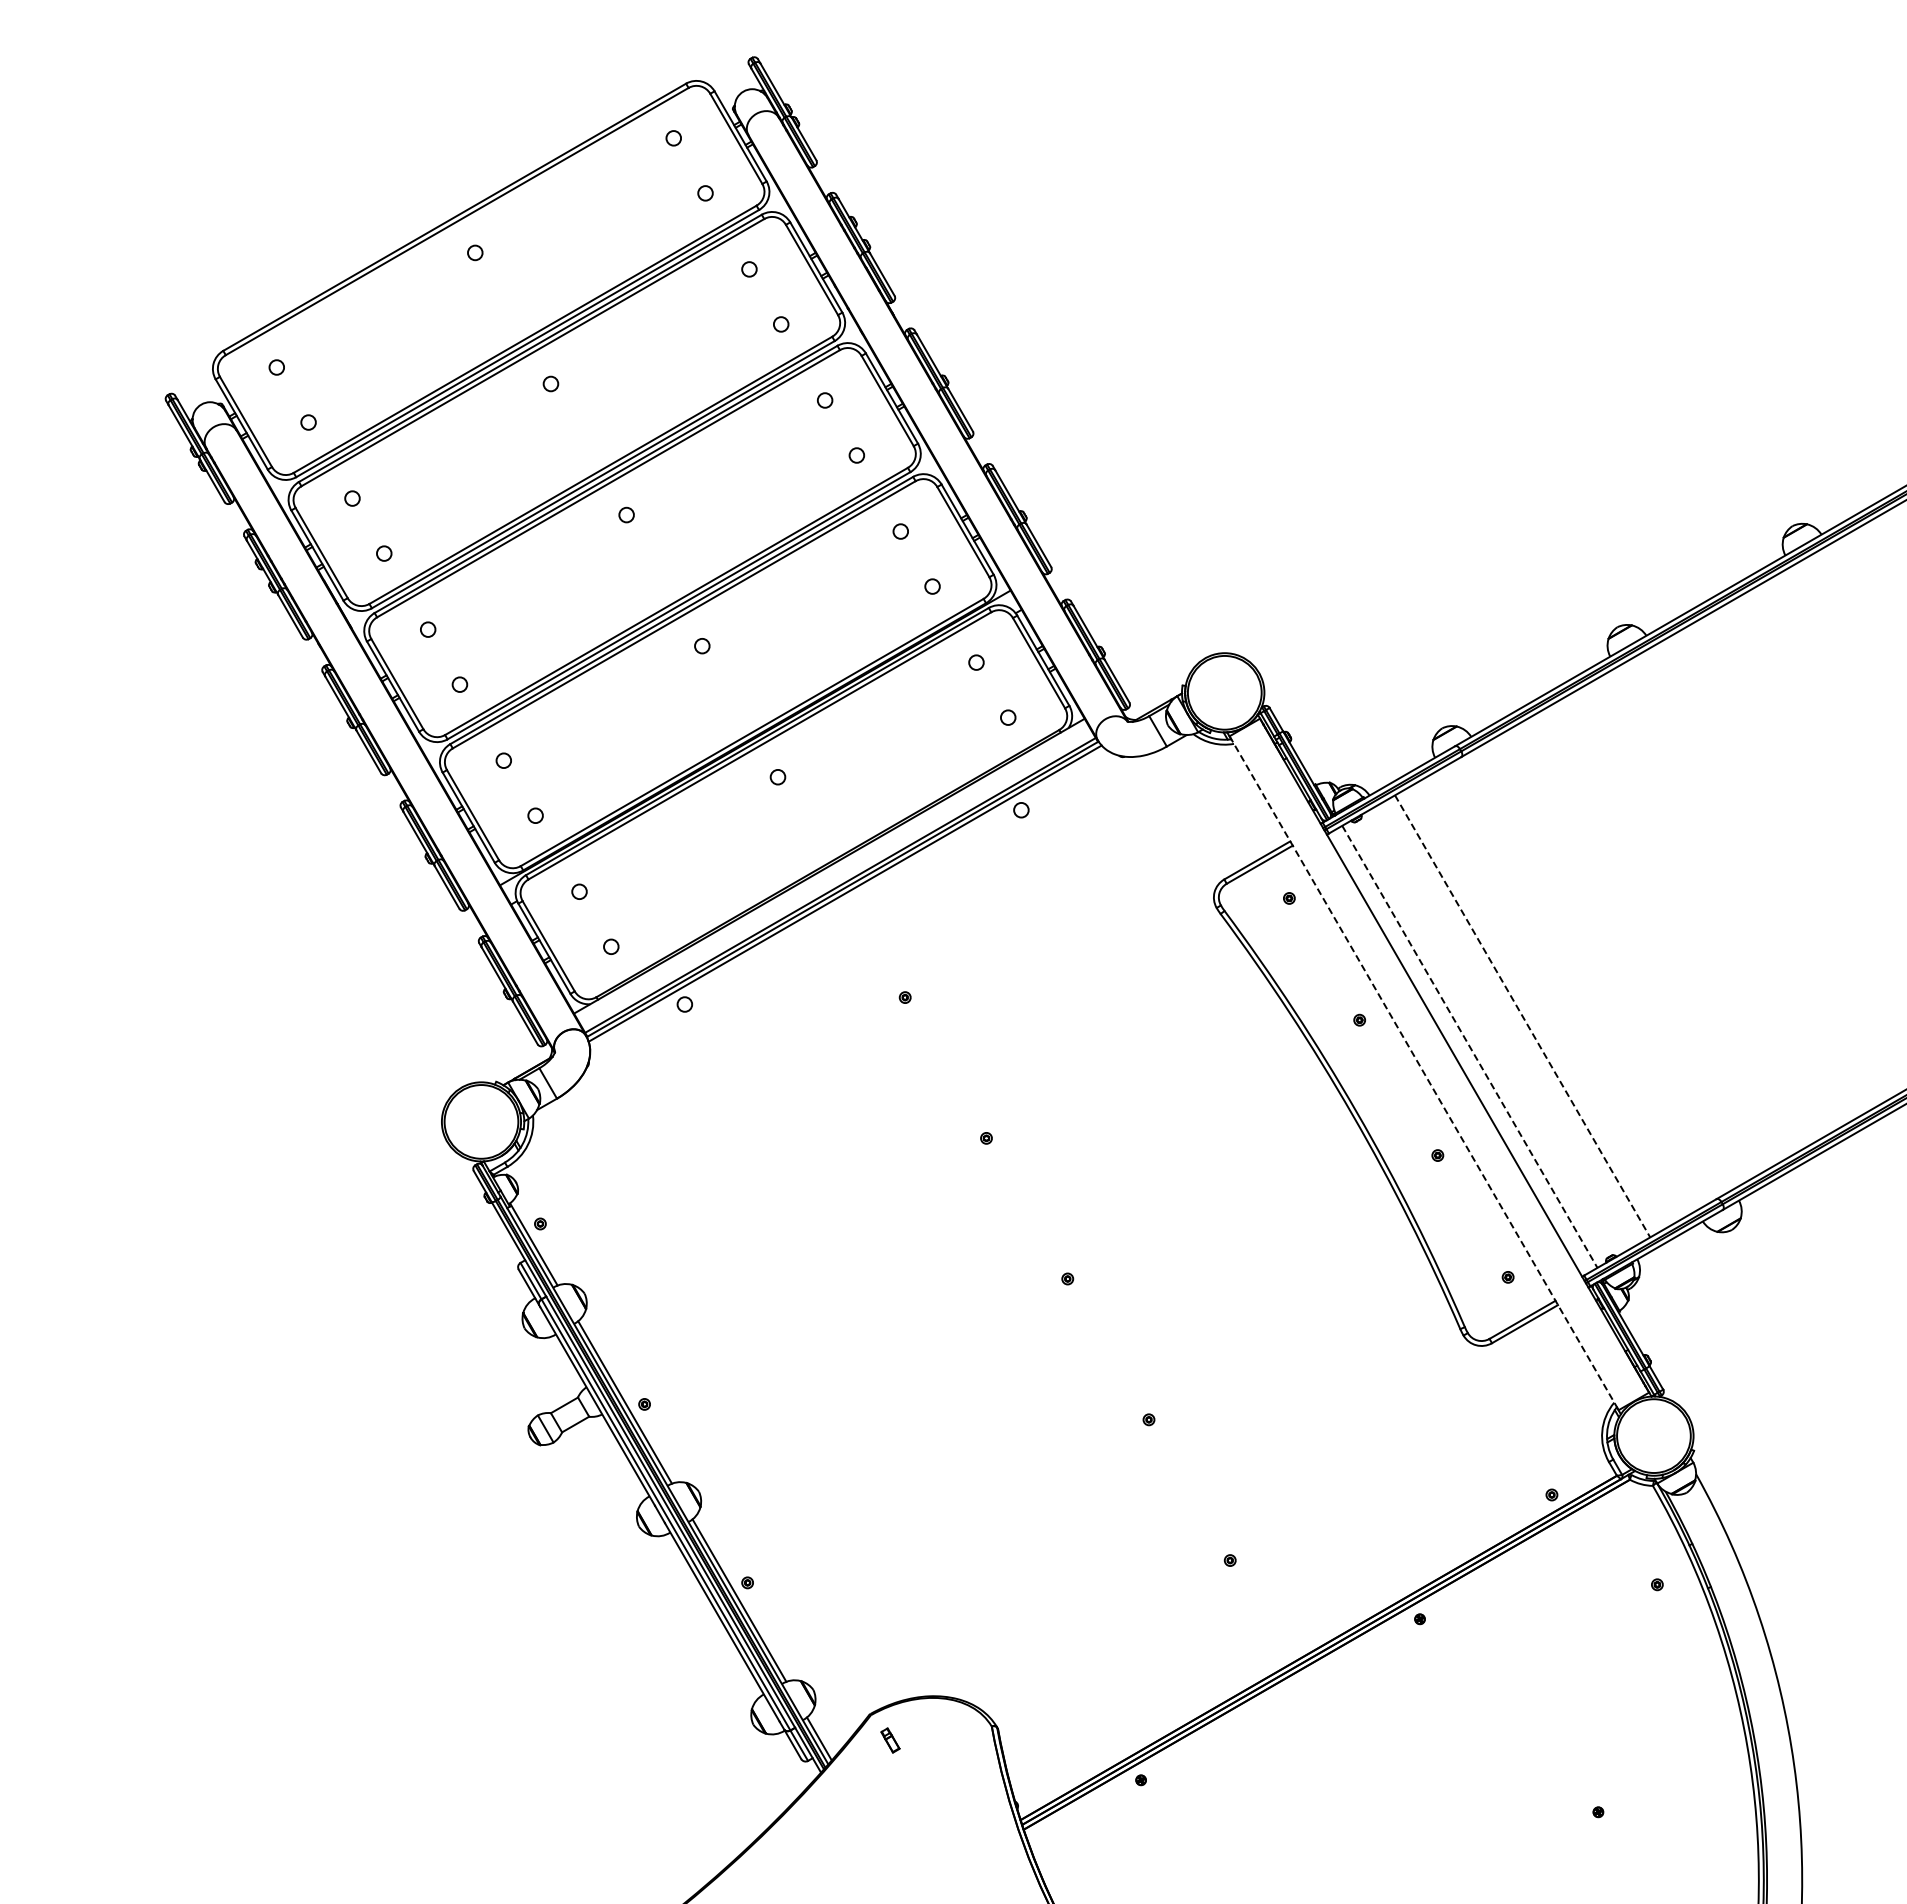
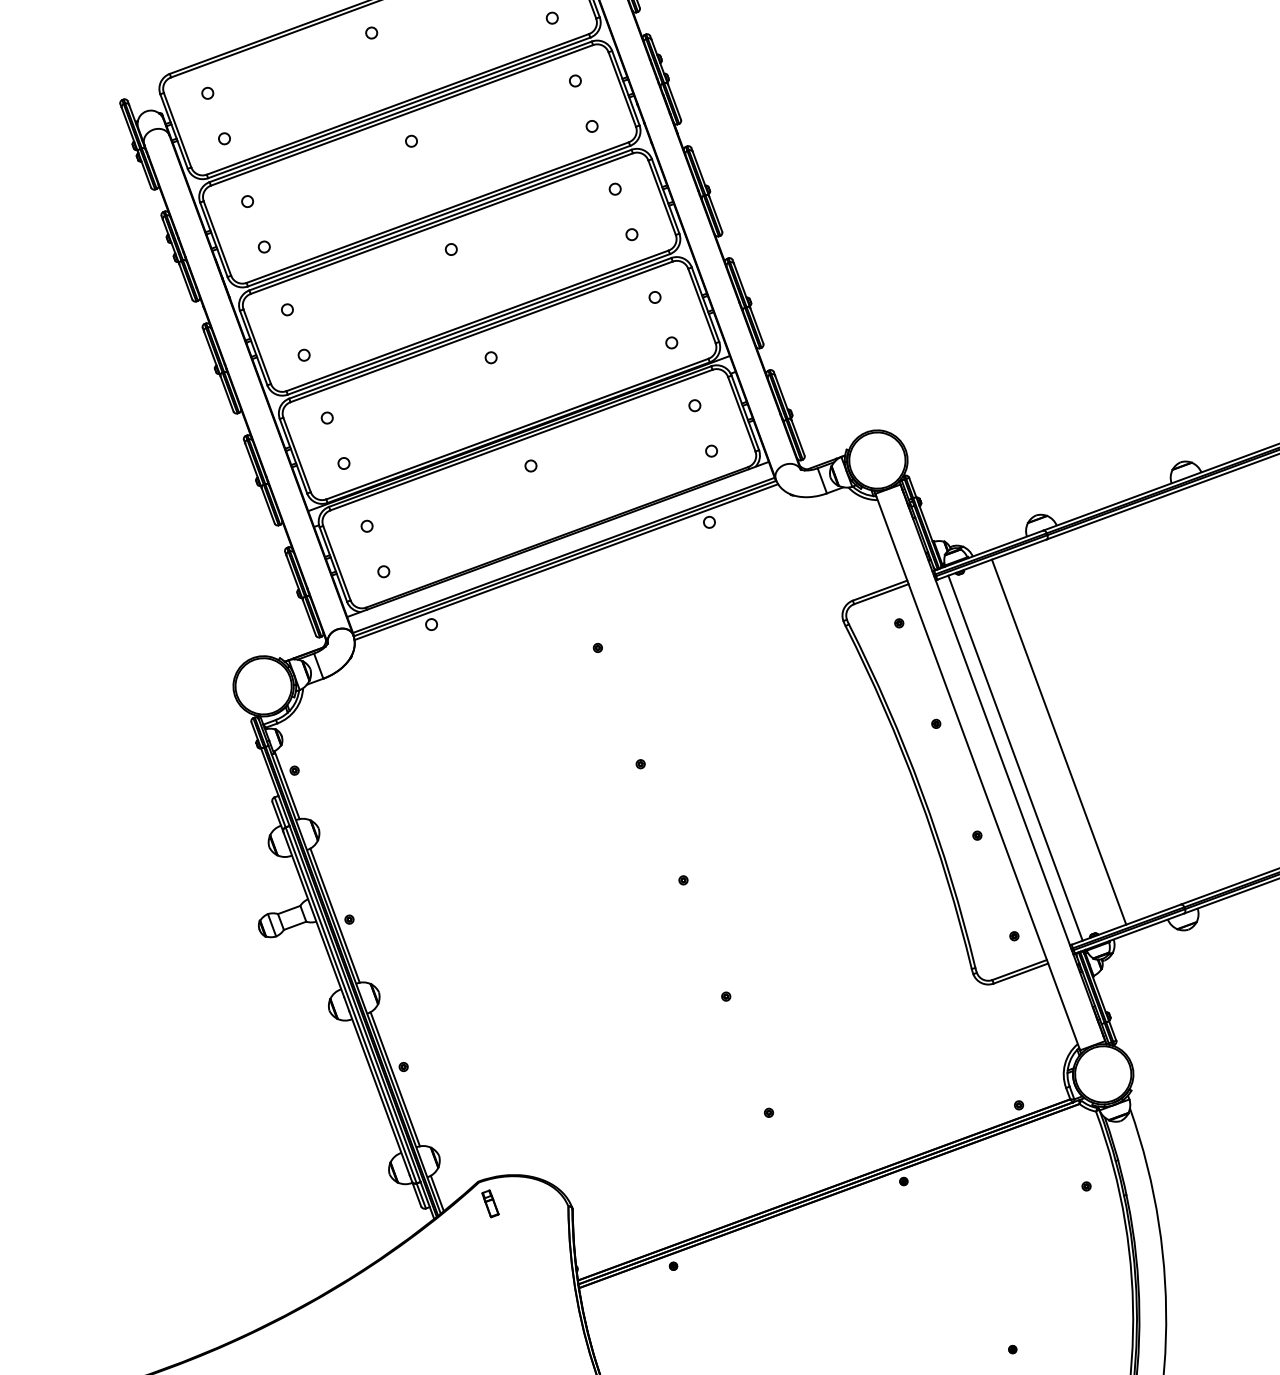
line: (1522, 1016) -> (1058, 742), dashed -> solid
line: (1470, 1047) -> (1015, 758), dashed -> solid
line: (1424, 1073) -> (978, 772), dashed -> solid
part: (890, 1740) -> (490, 1203), size x1.43

